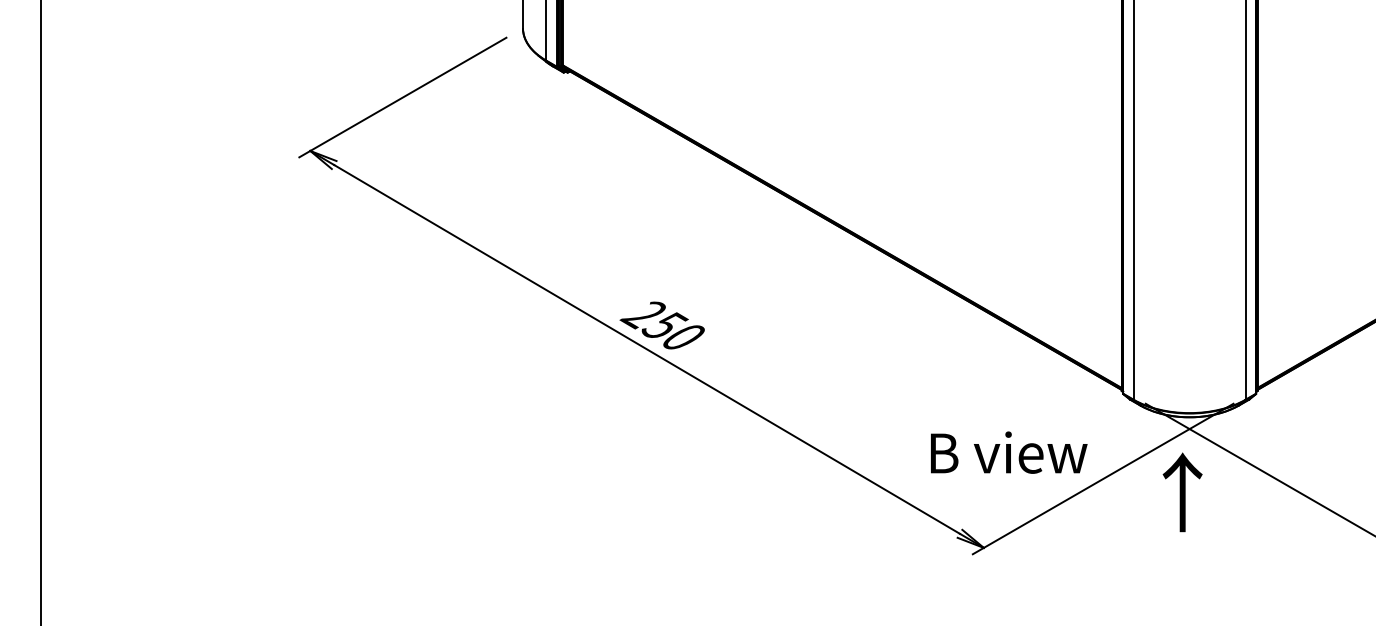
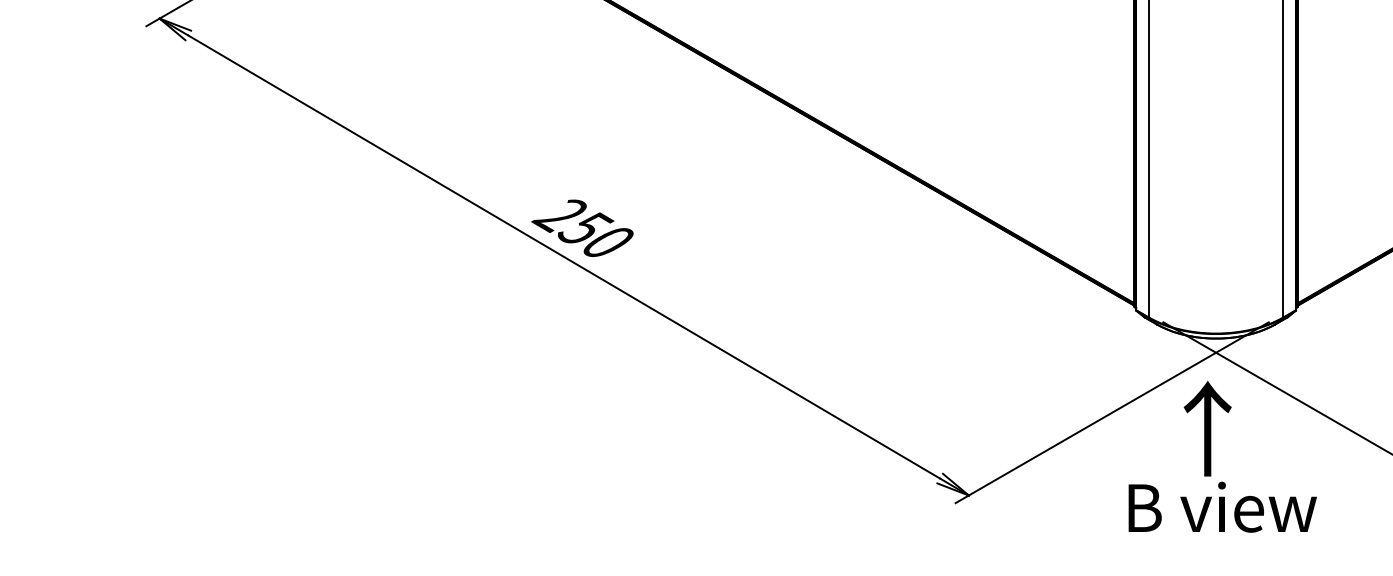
text: (1009, 452) -> (1223, 507), moved

